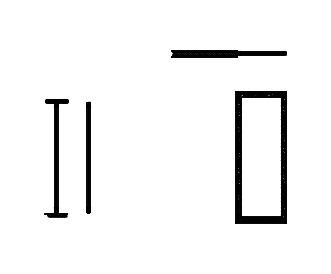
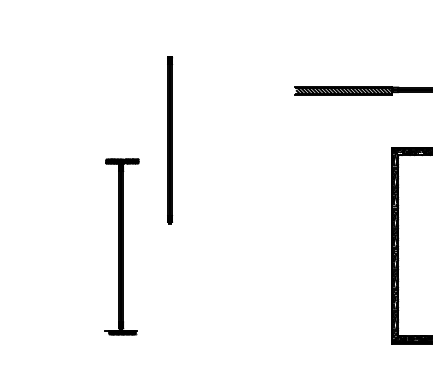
line: (88, 157) -> (169, 139), moved

